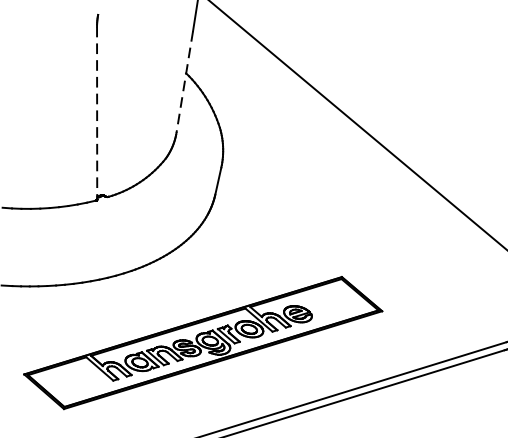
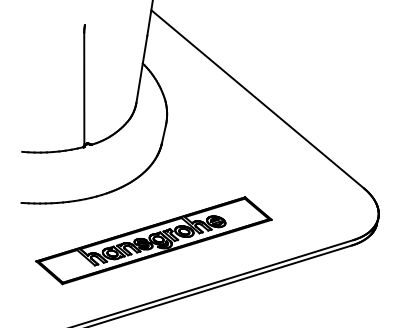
line: (184, 82) -> (141, 69), dashed -> solid
line: (97, 112) -> (84, 89), dashed -> solid

